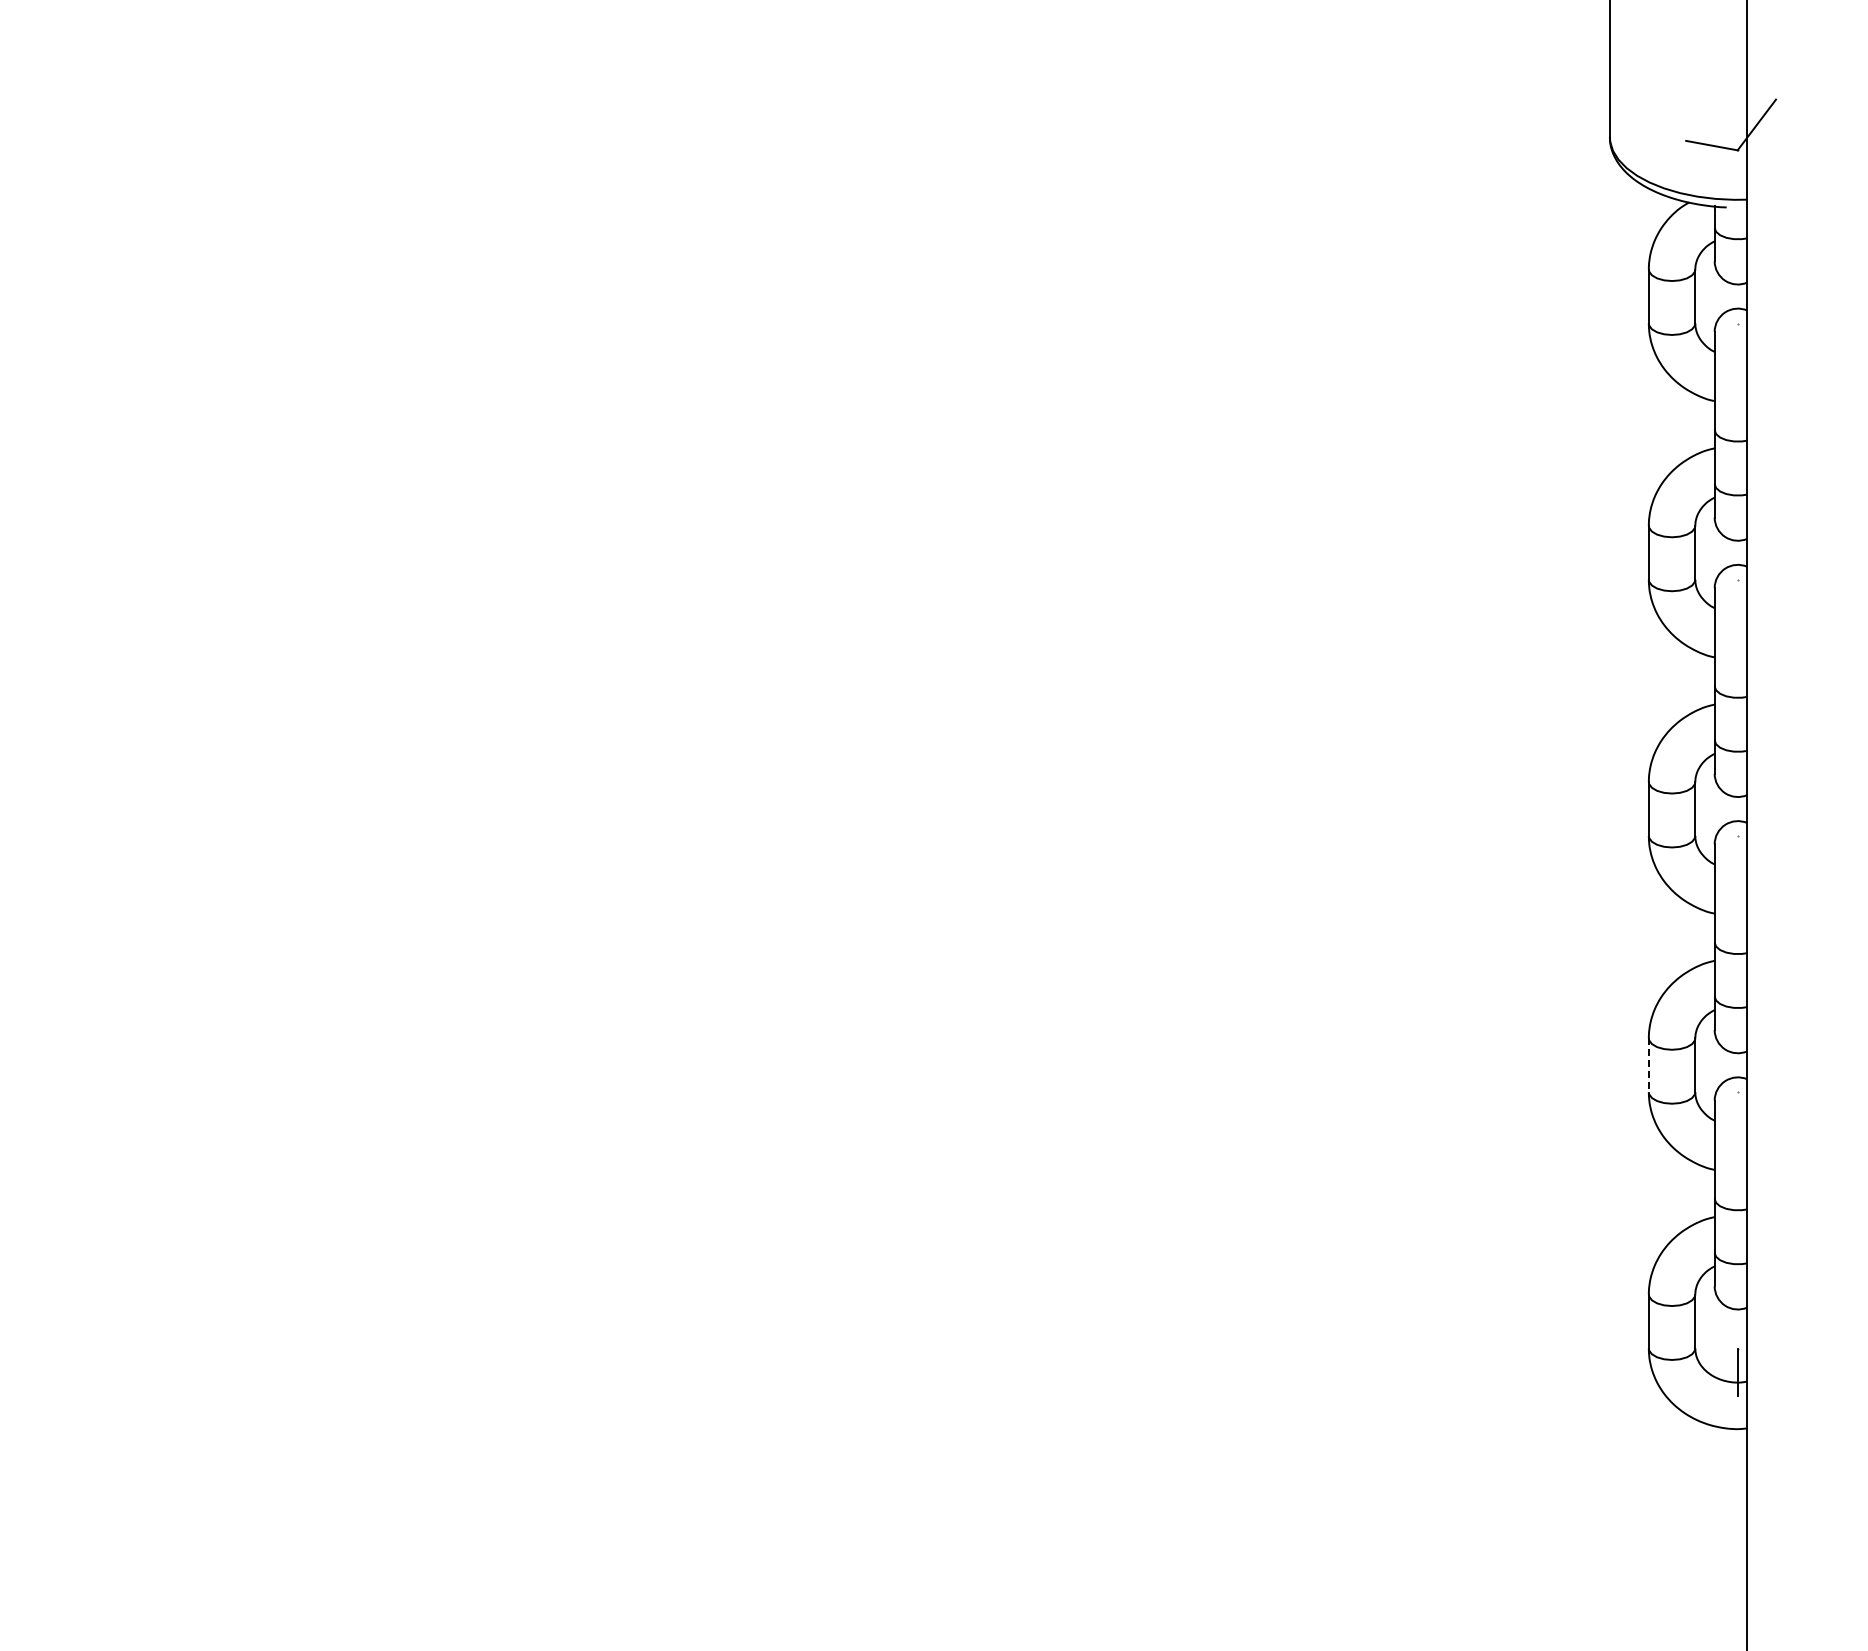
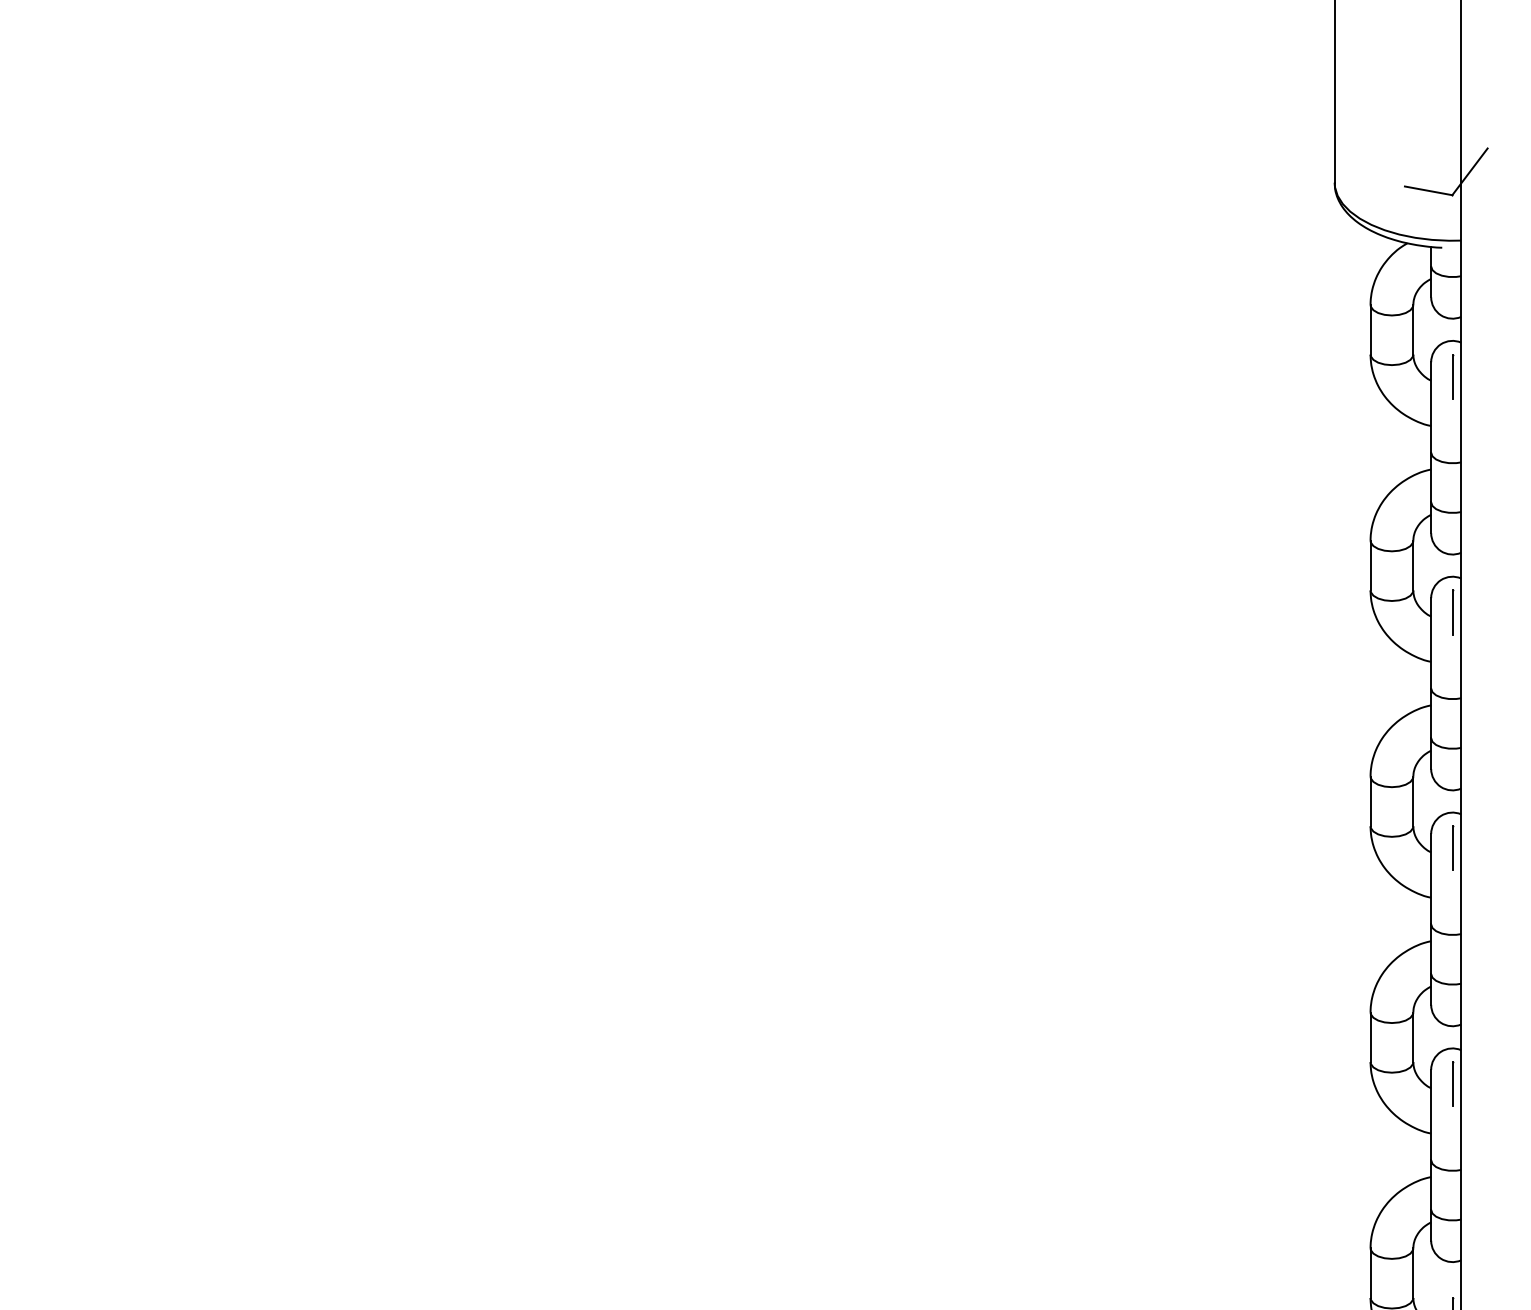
line: (1737, 347) -> (1452, 376), added
line: (1737, 603) -> (1452, 612), added
line: (1737, 859) -> (1452, 847), added
line: (1648, 1065) -> (1370, 1037), dashed -> solid
line: (1737, 1116) -> (1452, 1084), added

